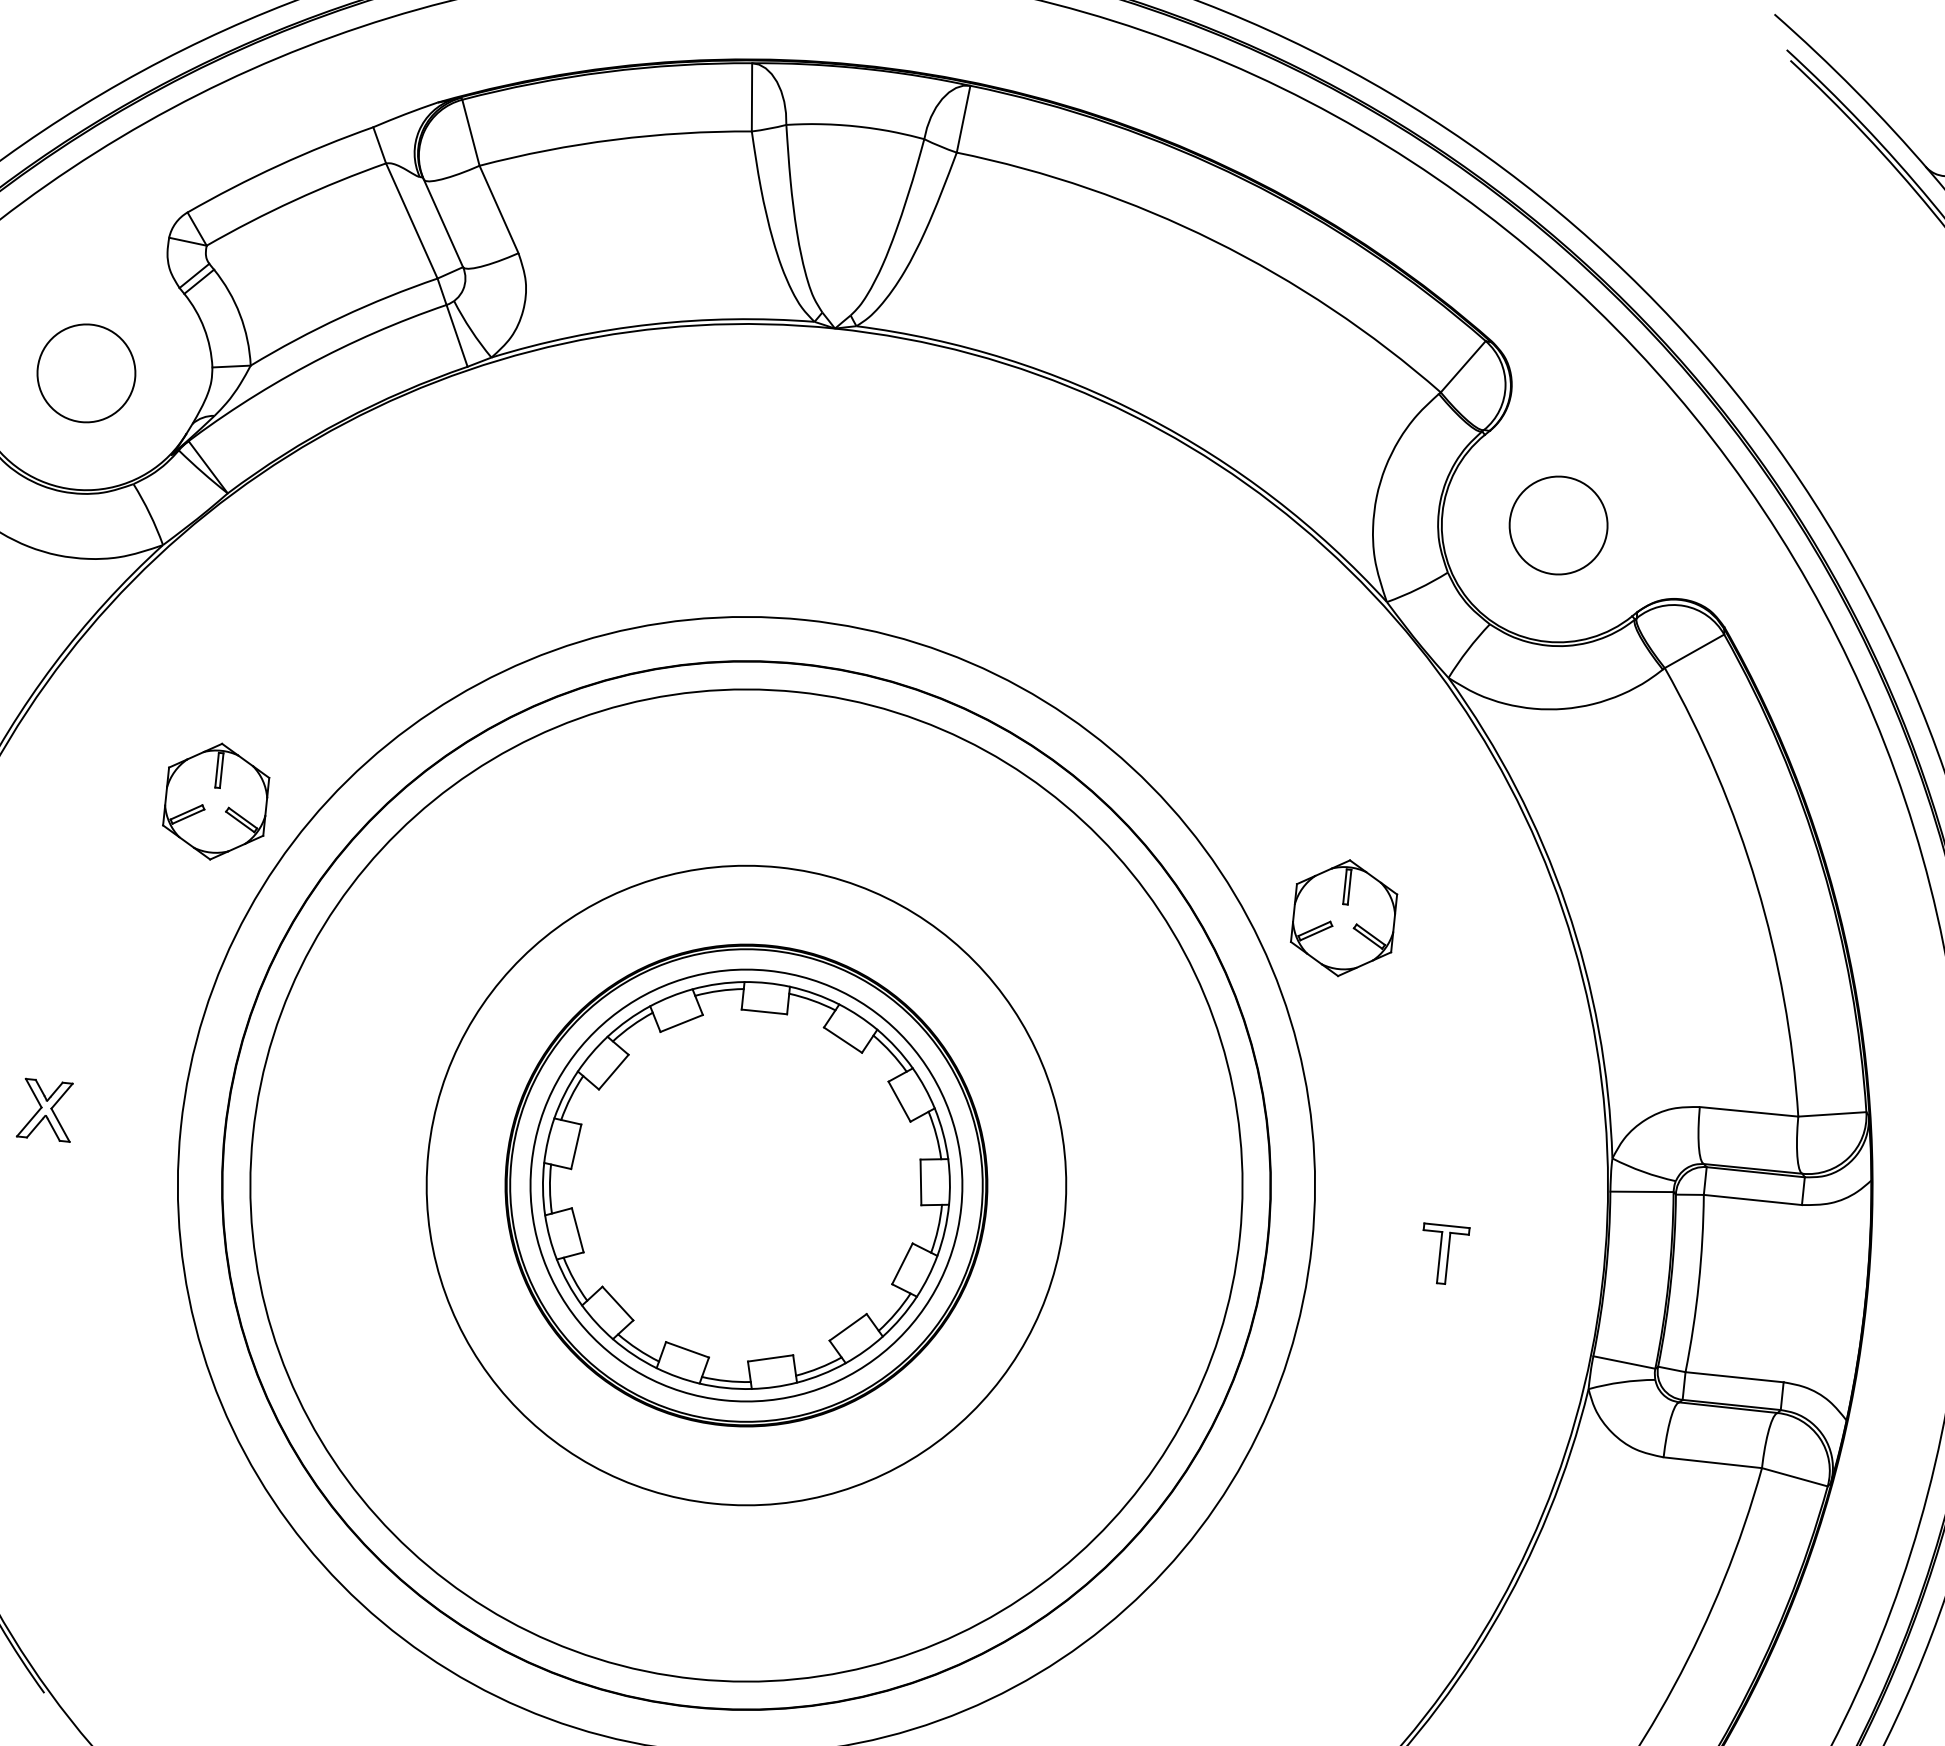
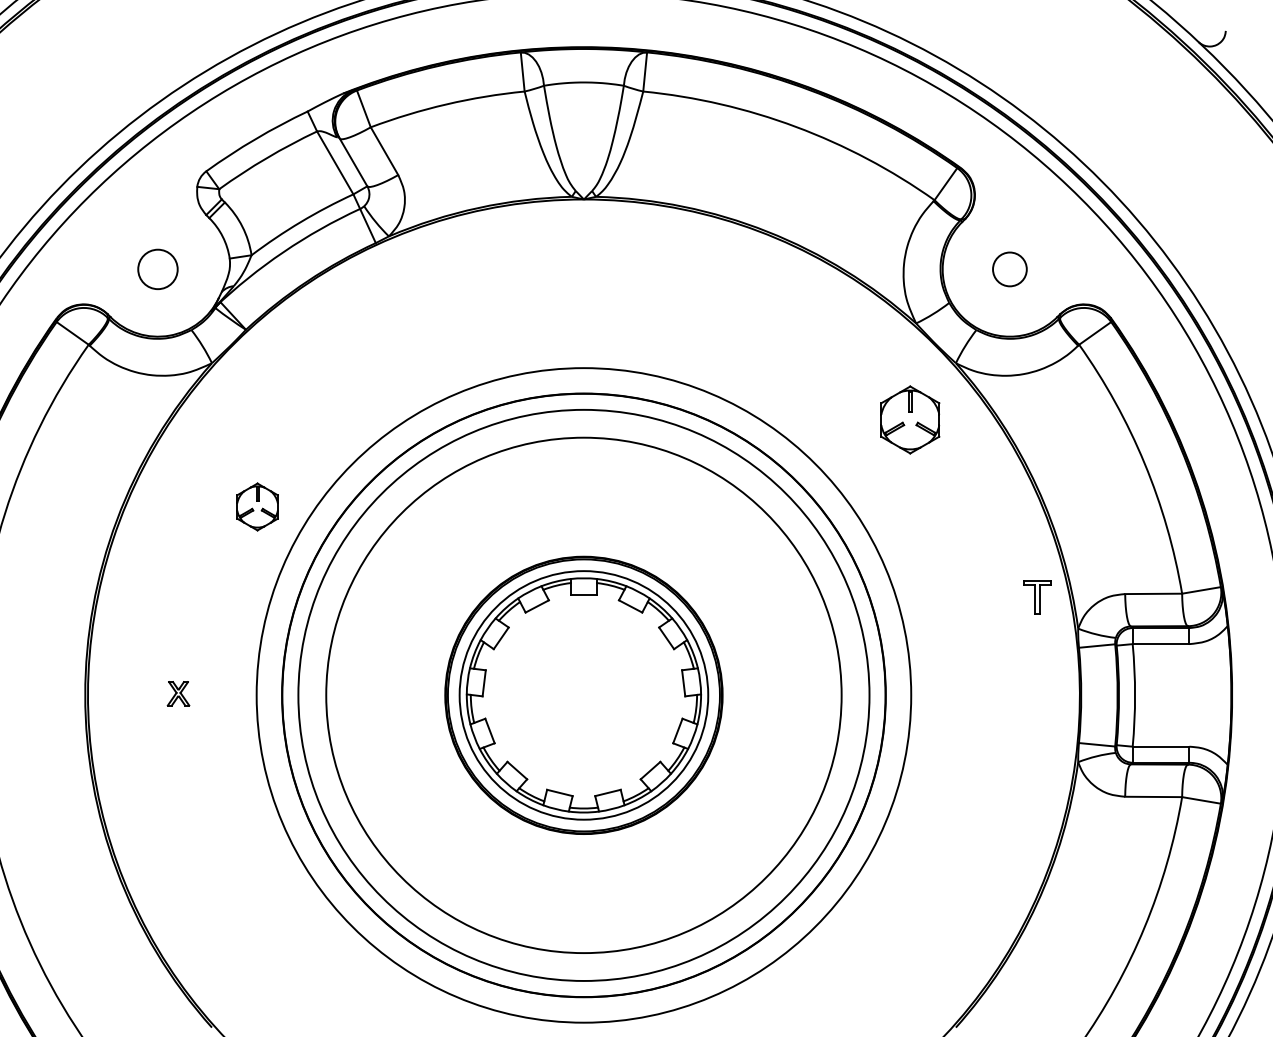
circle: (85, 373) -> (157, 269), size x0.7
circle: (1557, 525) -> (1009, 269), size x0.6
part: (216, 800) -> (257, 506), size x0.7
part: (1344, 917) -> (910, 419), moved
part: (46, 1109) -> (178, 693), size x0.7
circle: (745, 1185) -> (583, 695), size x1.4
part: (1444, 1254) -> (1037, 597), moved

